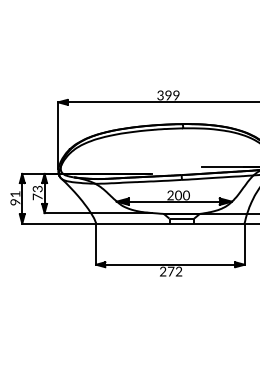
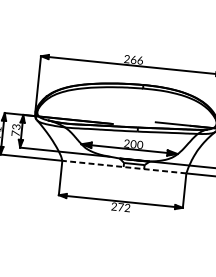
text: (168, 95) -> (133, 59), 399 -> 266
line: (169, 223) -> (123, 166), solid -> dashed

